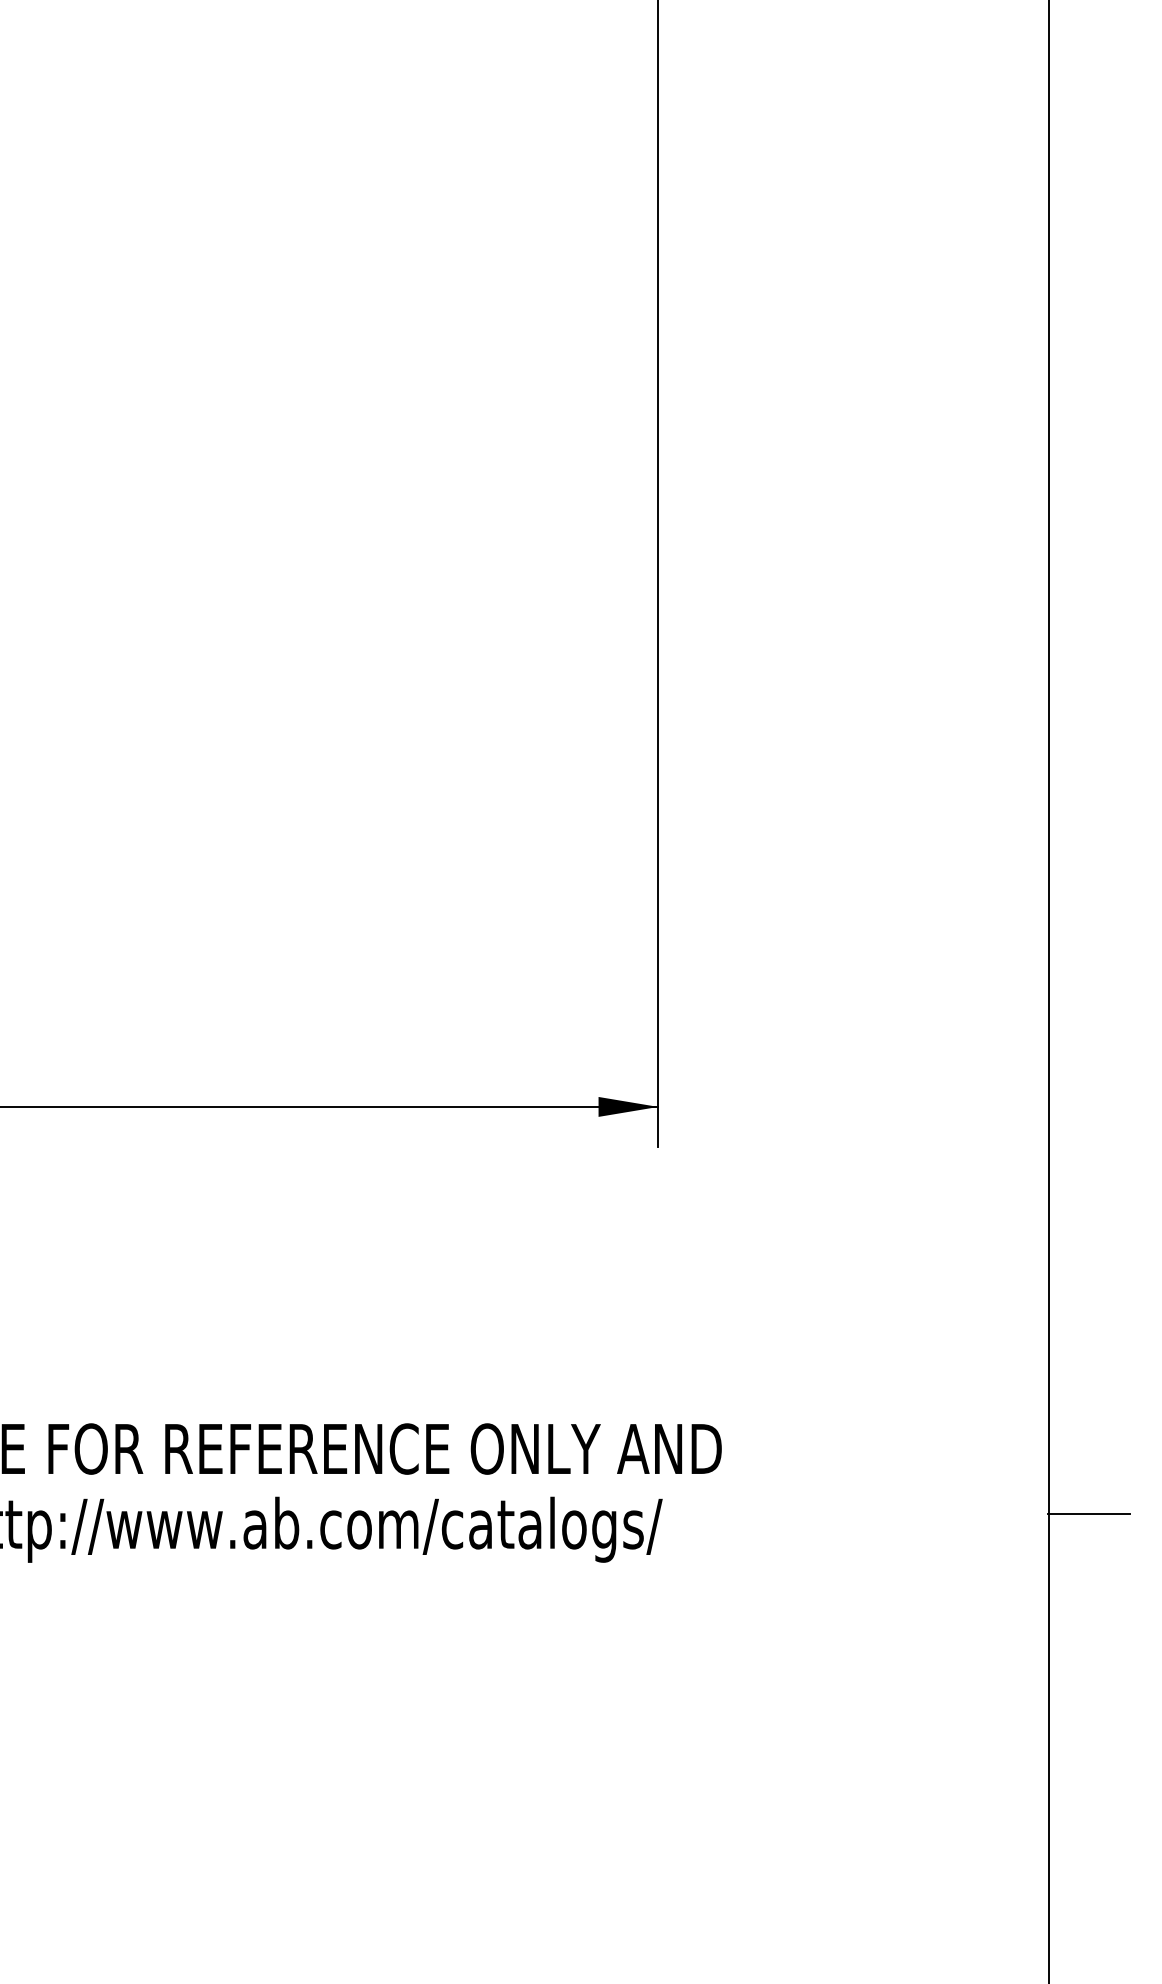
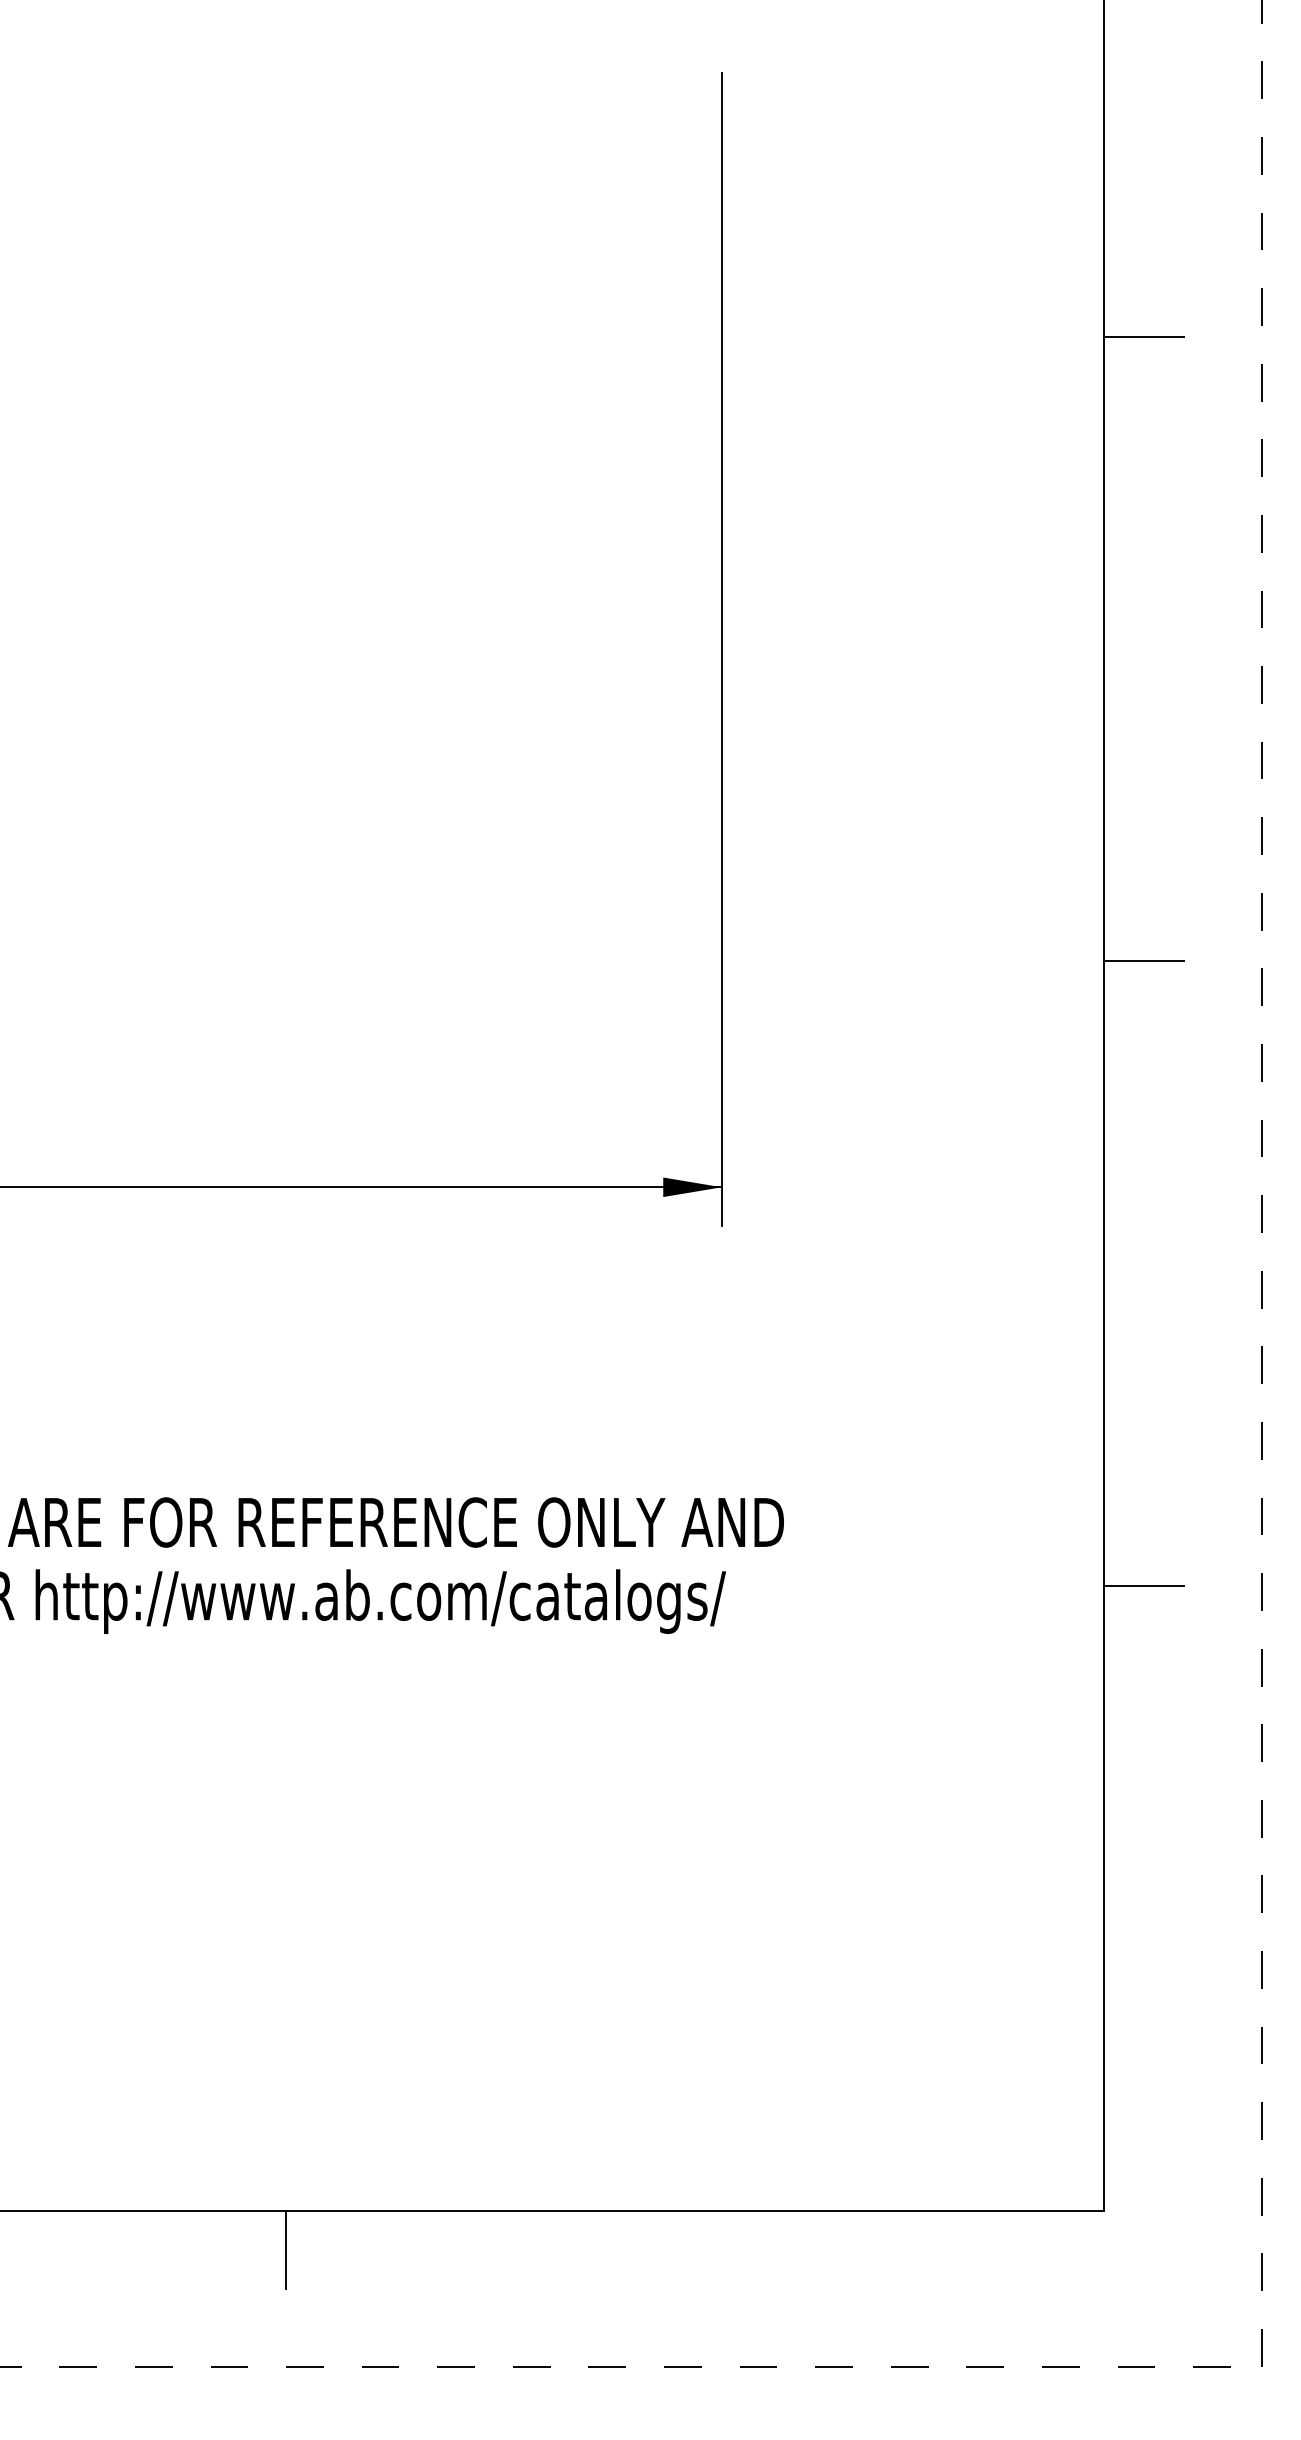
line: (1089, 238) -> (1144, 336), added
line: (1089, 876) -> (1144, 961), added

